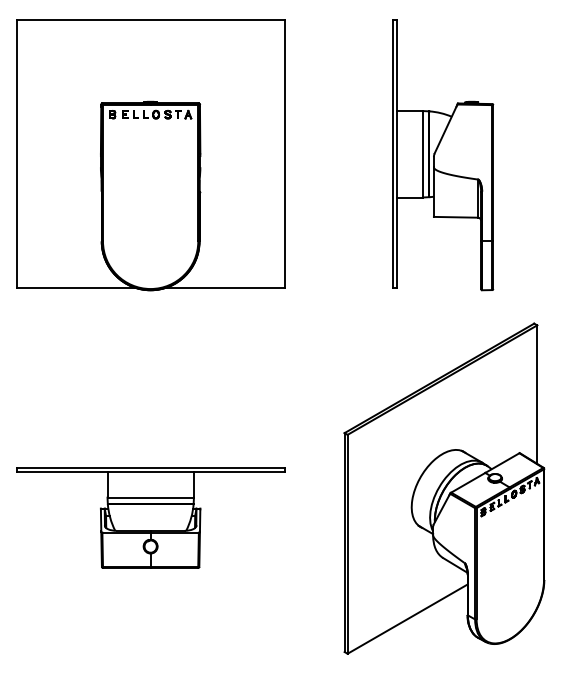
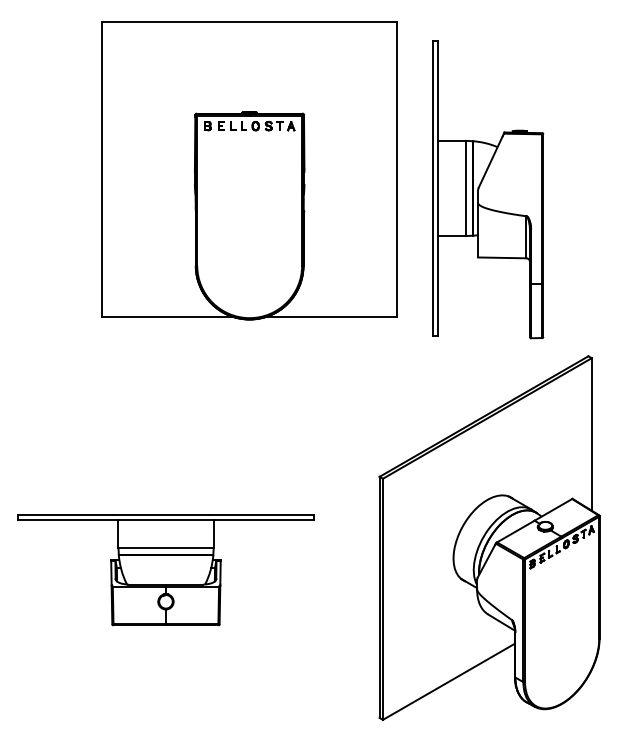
part: (150, 155) -> (249, 171), moved
part: (443, 155) -> (488, 189), moved

